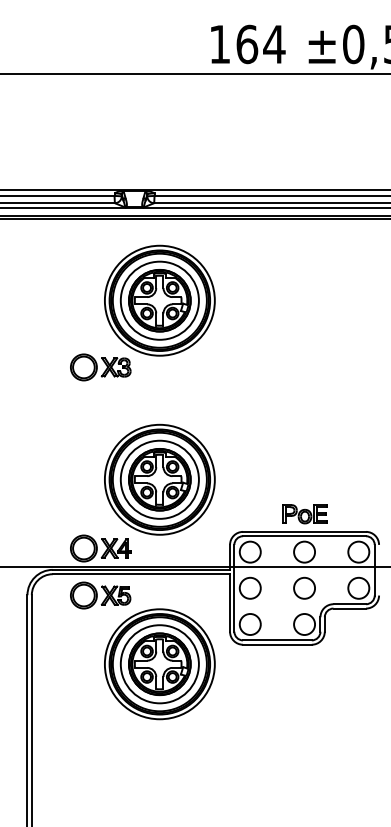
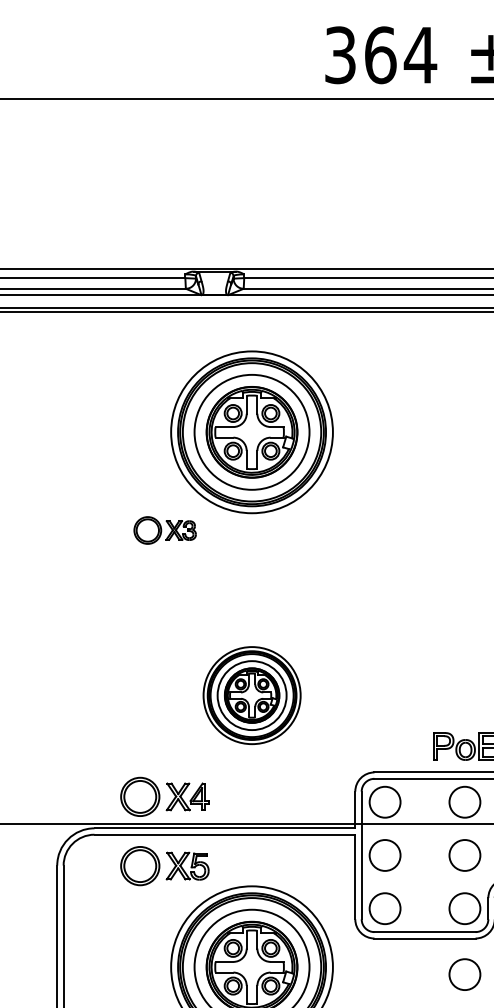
text: (219, 44) -> (339, 55), 164 -> 364
part: (100, 367) -> (164, 530), size x0.7
part: (159, 479) -> (251, 695), size x0.6
circle: (304, 668) -> (464, 973), added

